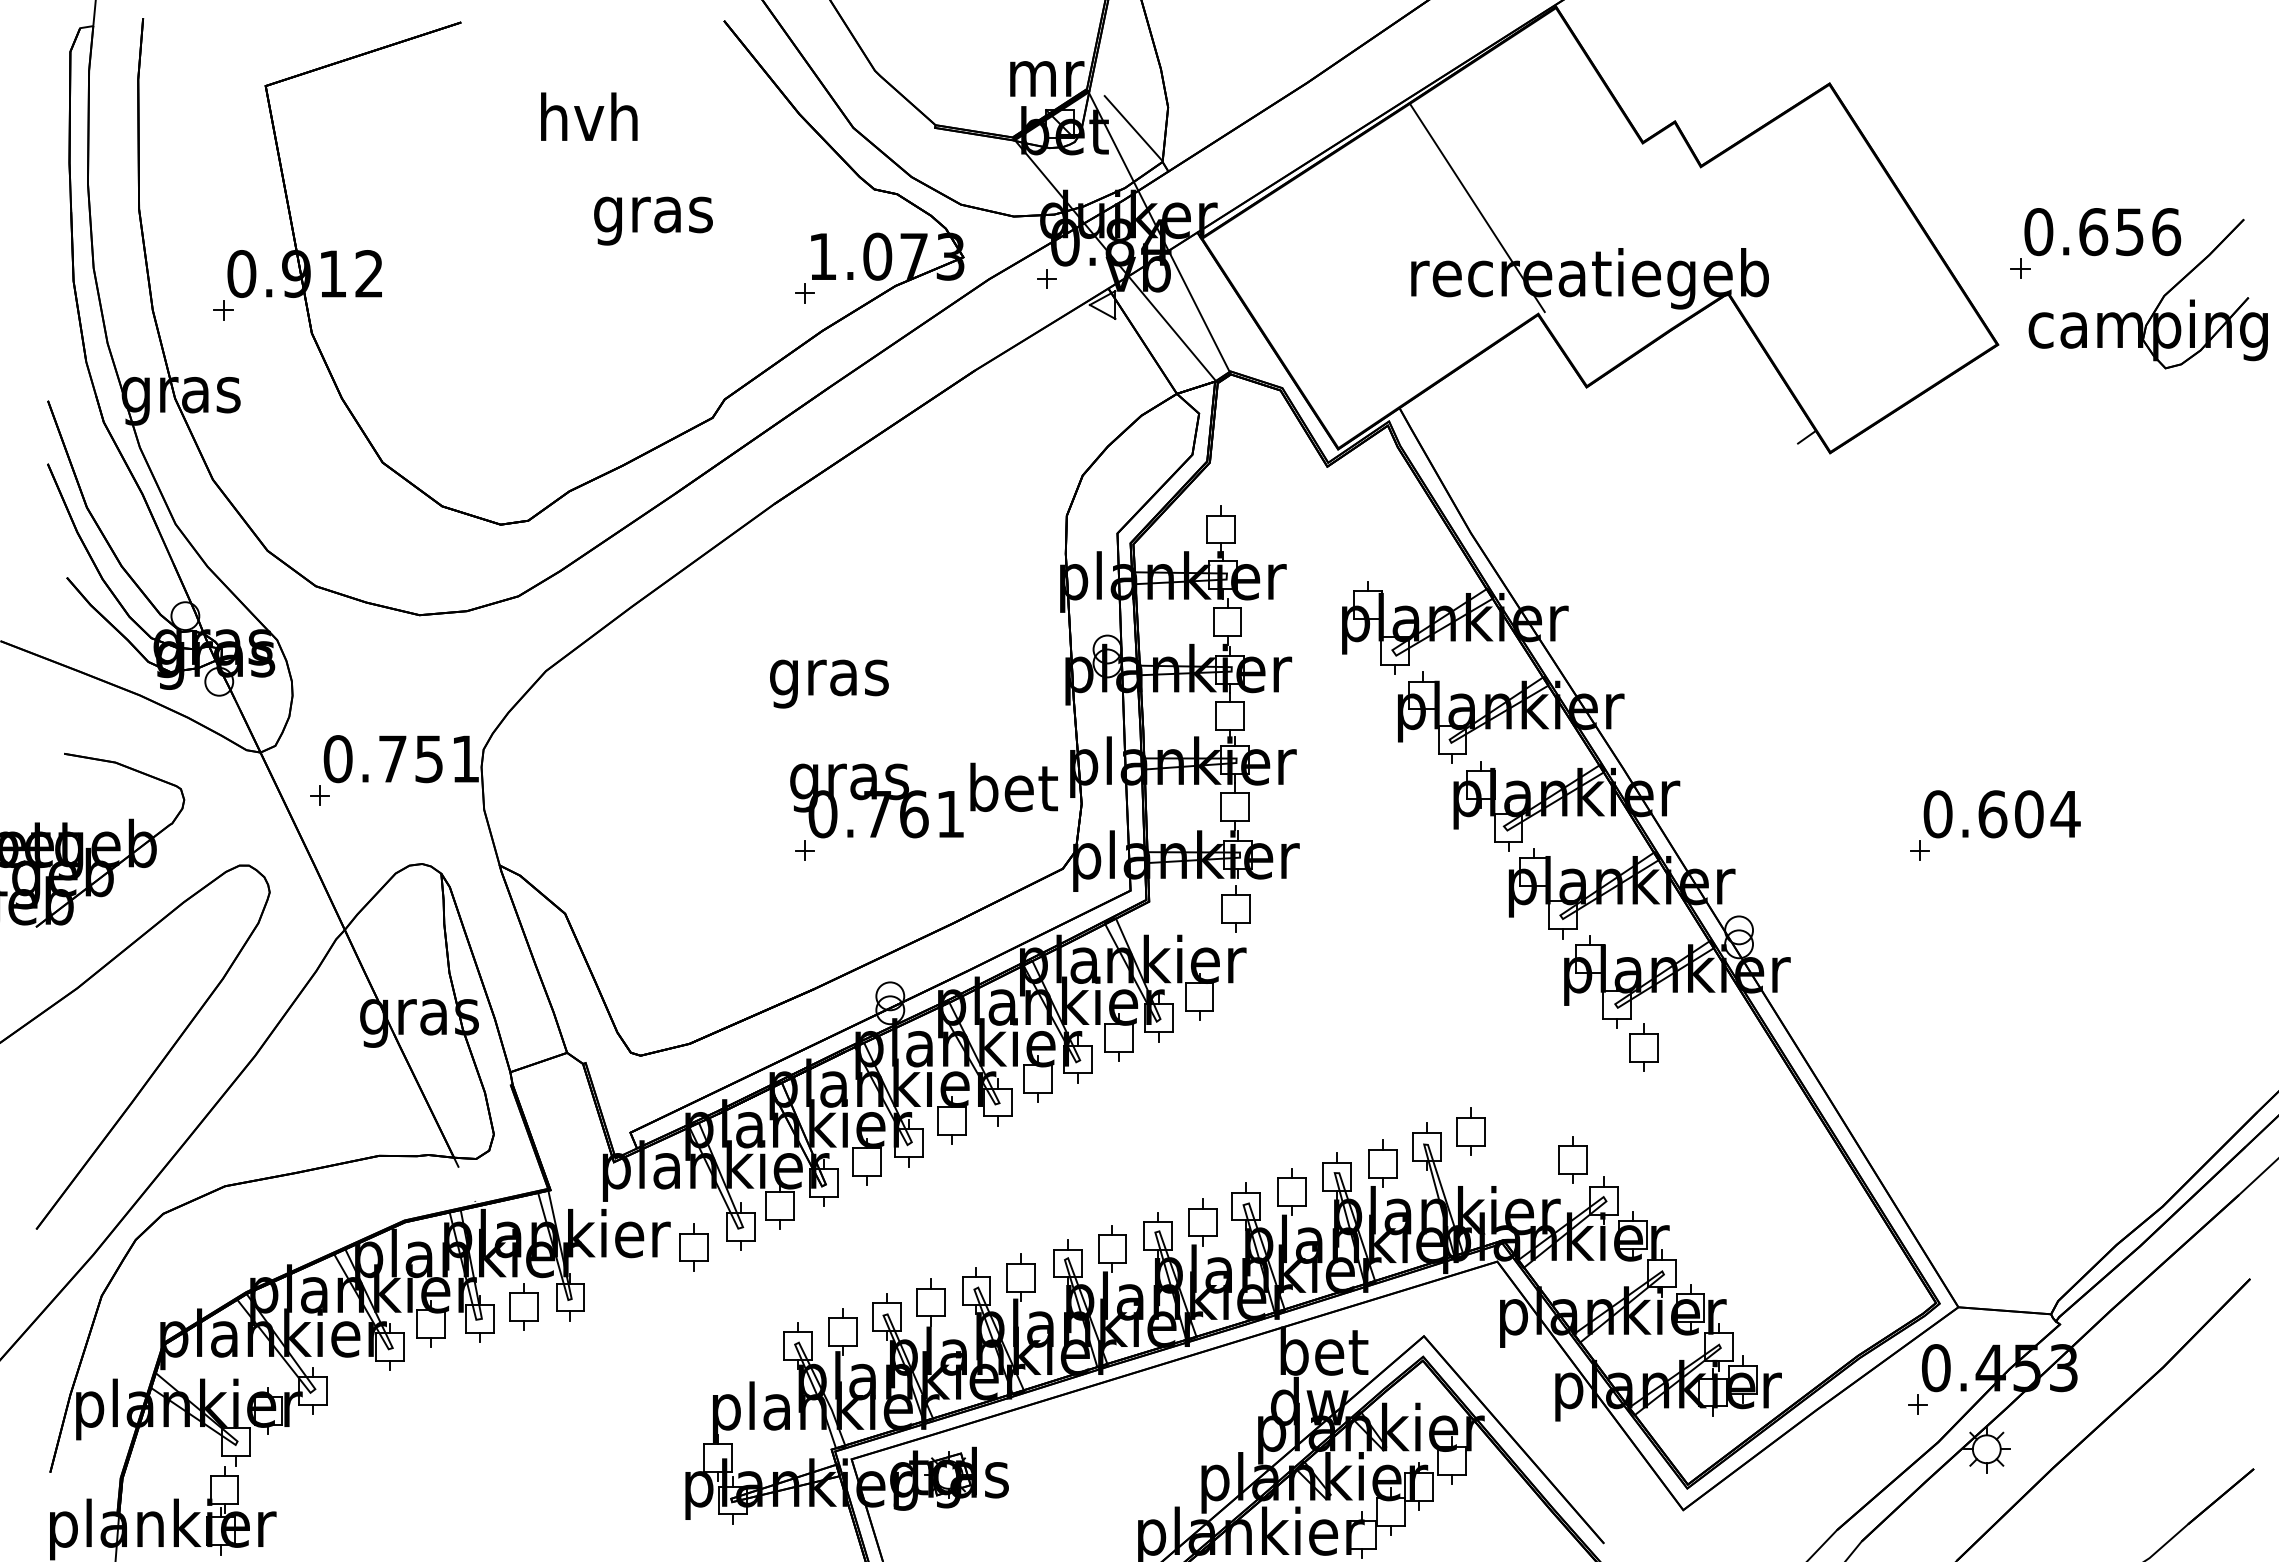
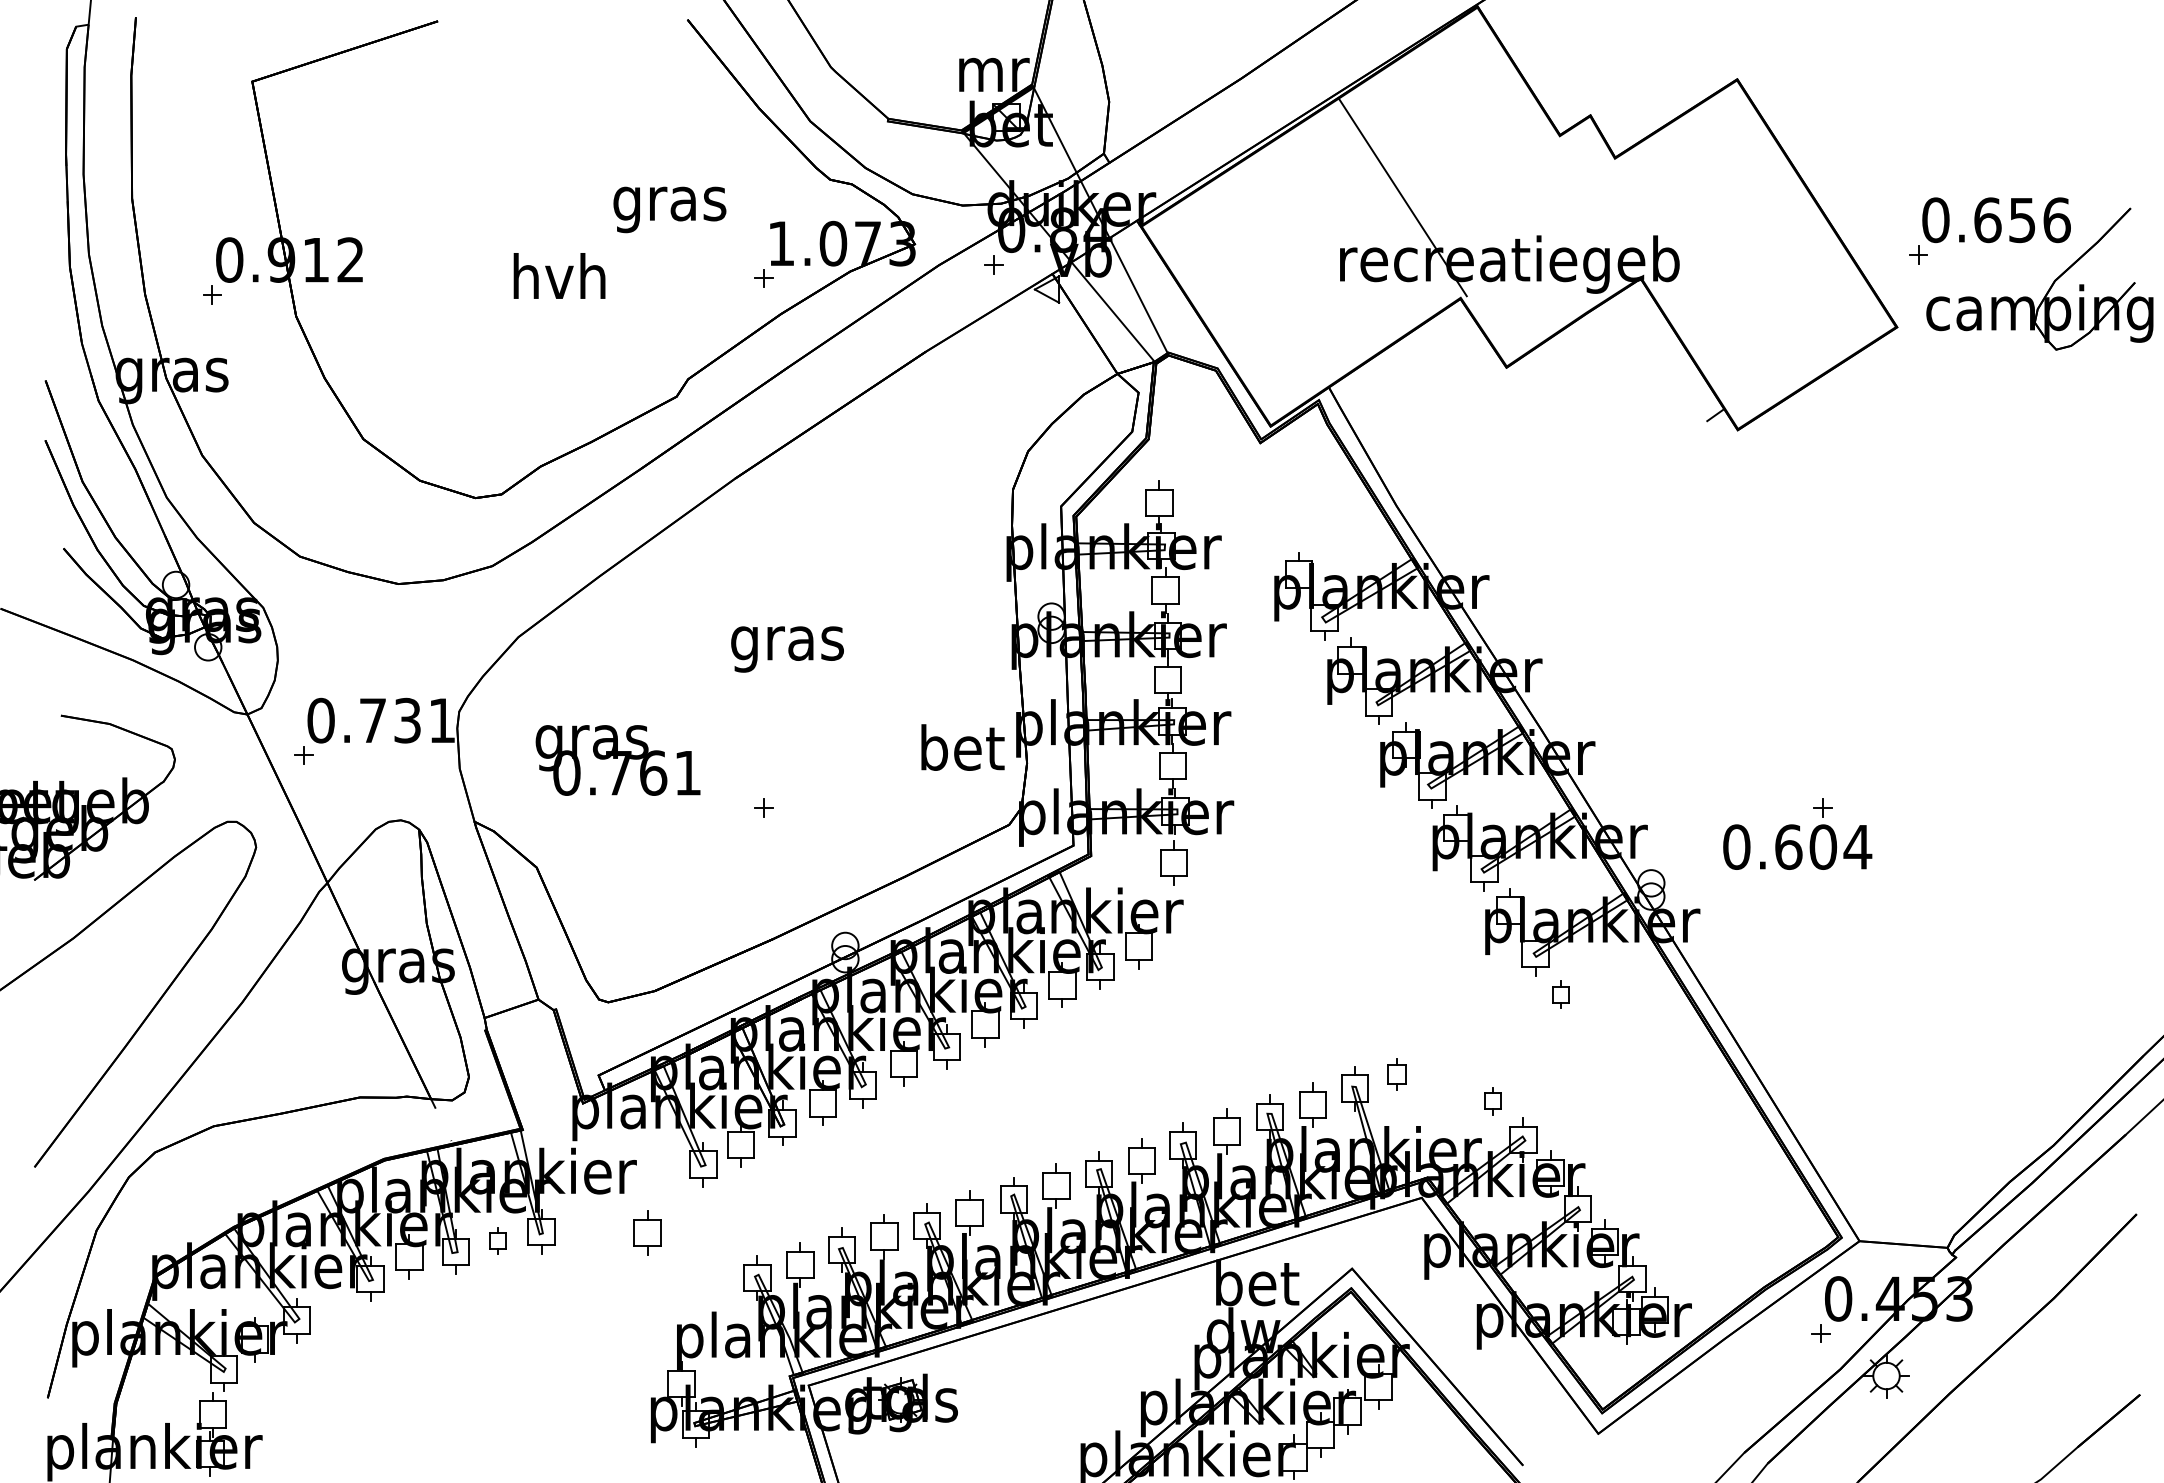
text: (589, 116) -> (559, 275), moved
line: (1133, 127) -> (1076, 121), removed
text: (653, 220) -> (669, 209), moved
text: (428, 758) -> (406, 720), 0.751 -> 0.731
text: (876, 800) -> (617, 760), moved
text: (2001, 814) -> (1796, 847), moved
part: (1643, 1047) -> (1560, 994), size x0.6
part: (1470, 1131) -> (1396, 1074), size x0.7
part: (1572, 1159) -> (1493, 1100), size x0.6
part: (693, 1247) -> (647, 1232), moved
part: (523, 1306) -> (497, 1240), size x0.6

